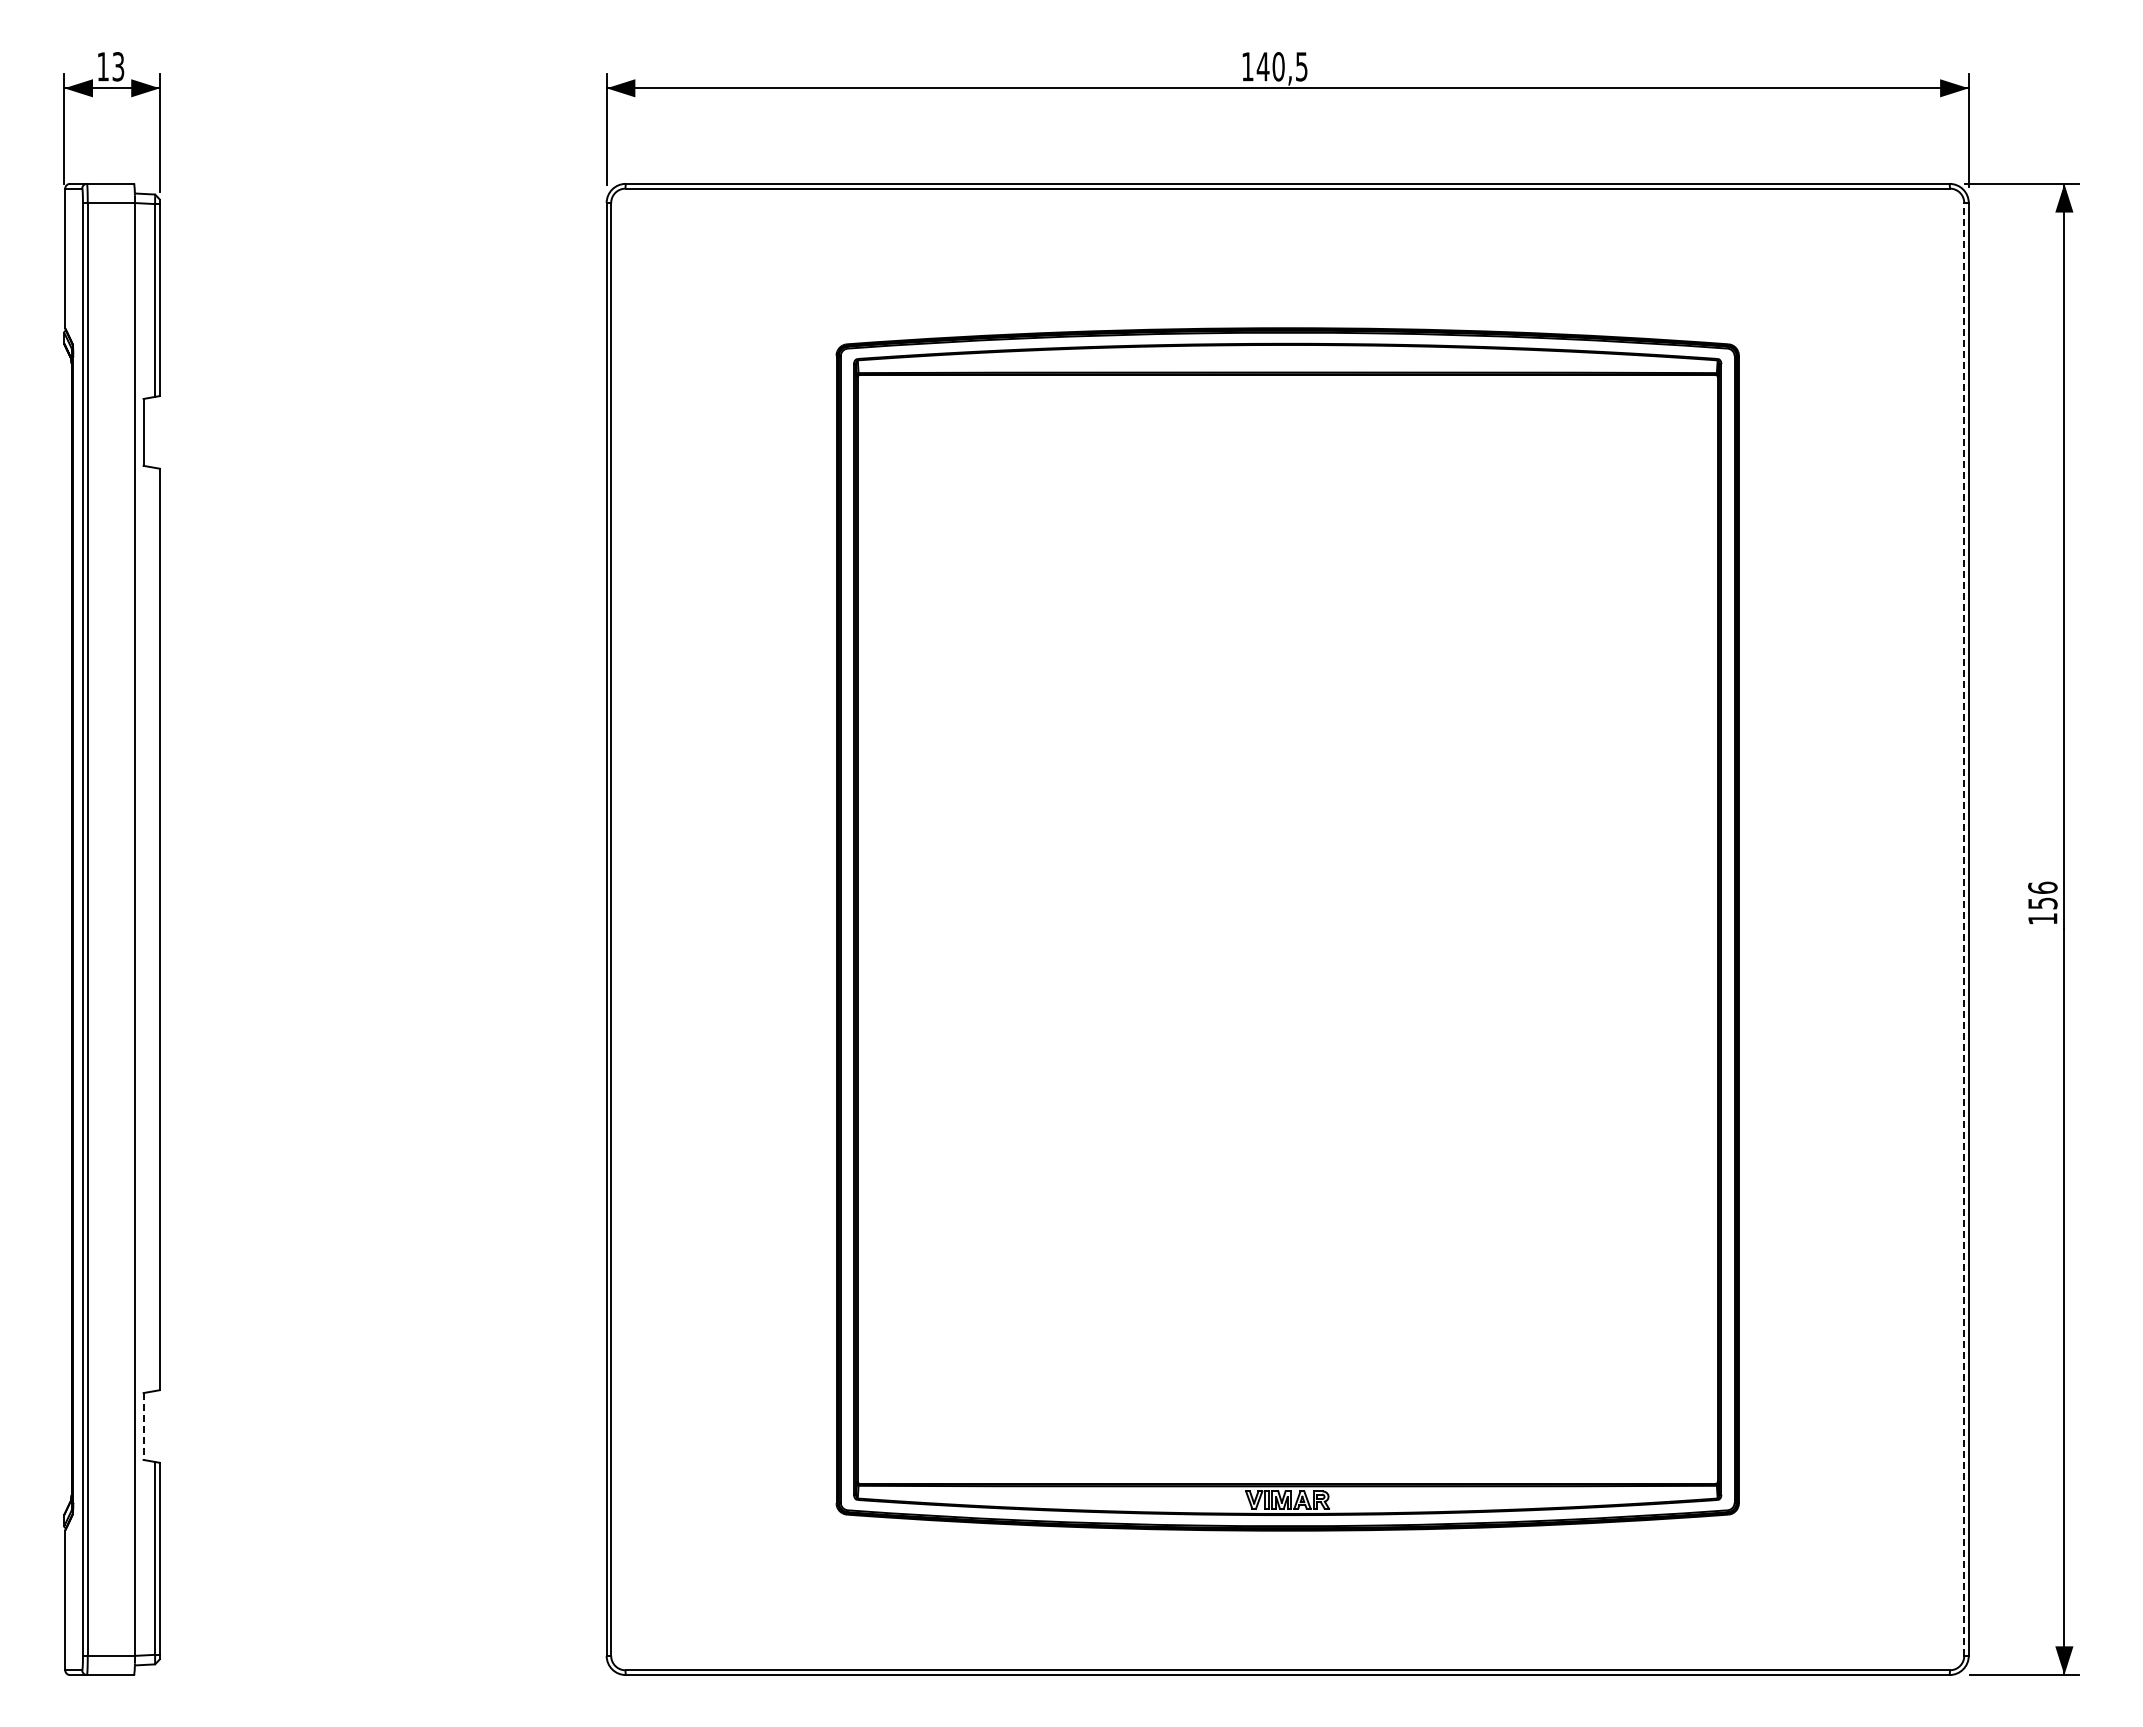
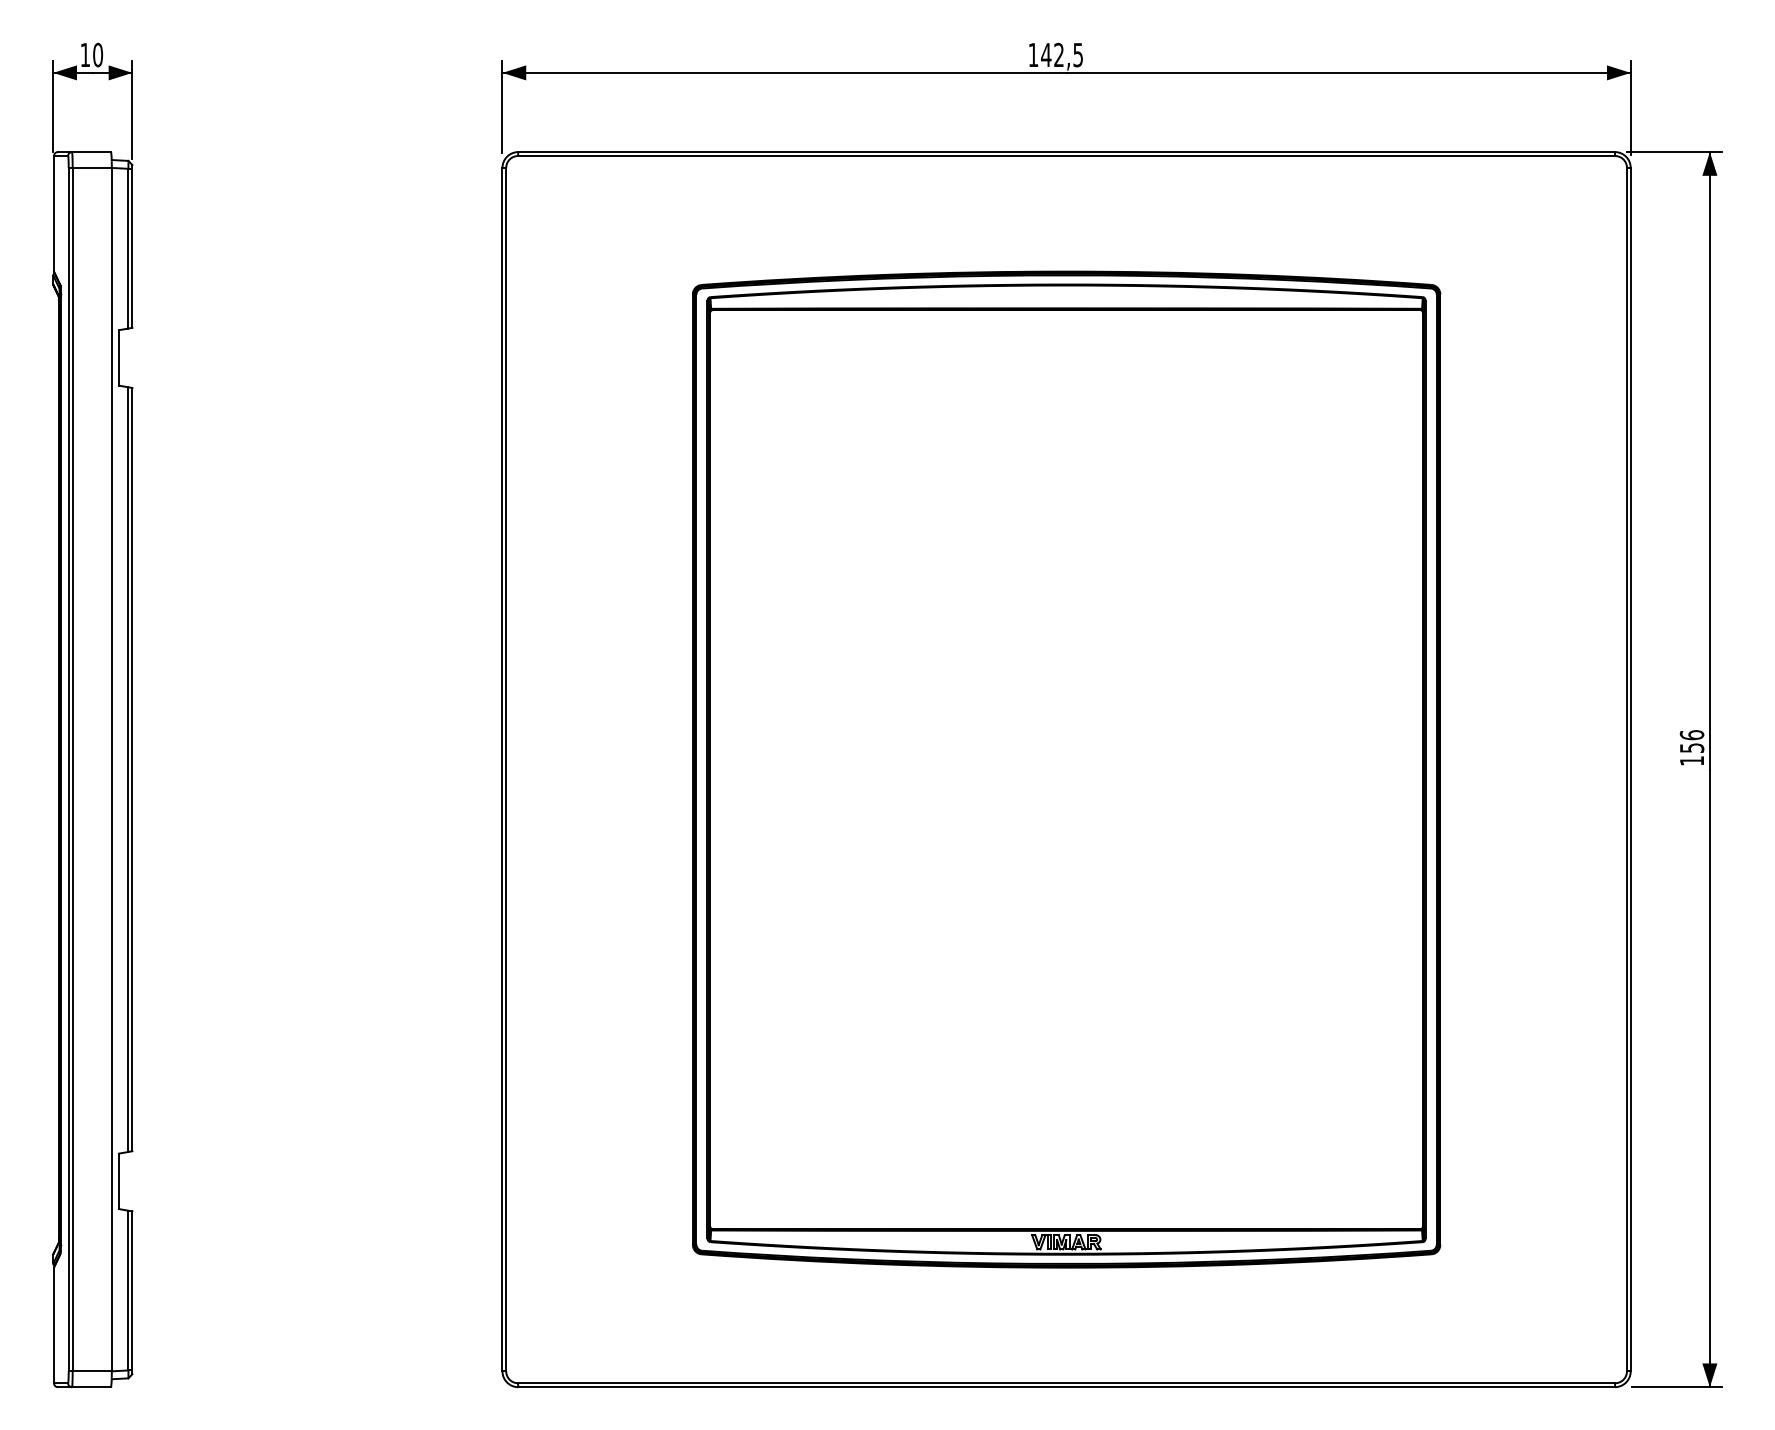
text: (118, 66) -> (98, 54), 13 -> 10
text: (1278, 66) -> (1058, 54), 140,5 -> 142,5
line: (1964, 928) -> (1627, 768), dashed -> solid
line: (155, 929) -> (128, 769), added
line: (143, 1427) -> (118, 1182), dashed -> solid

